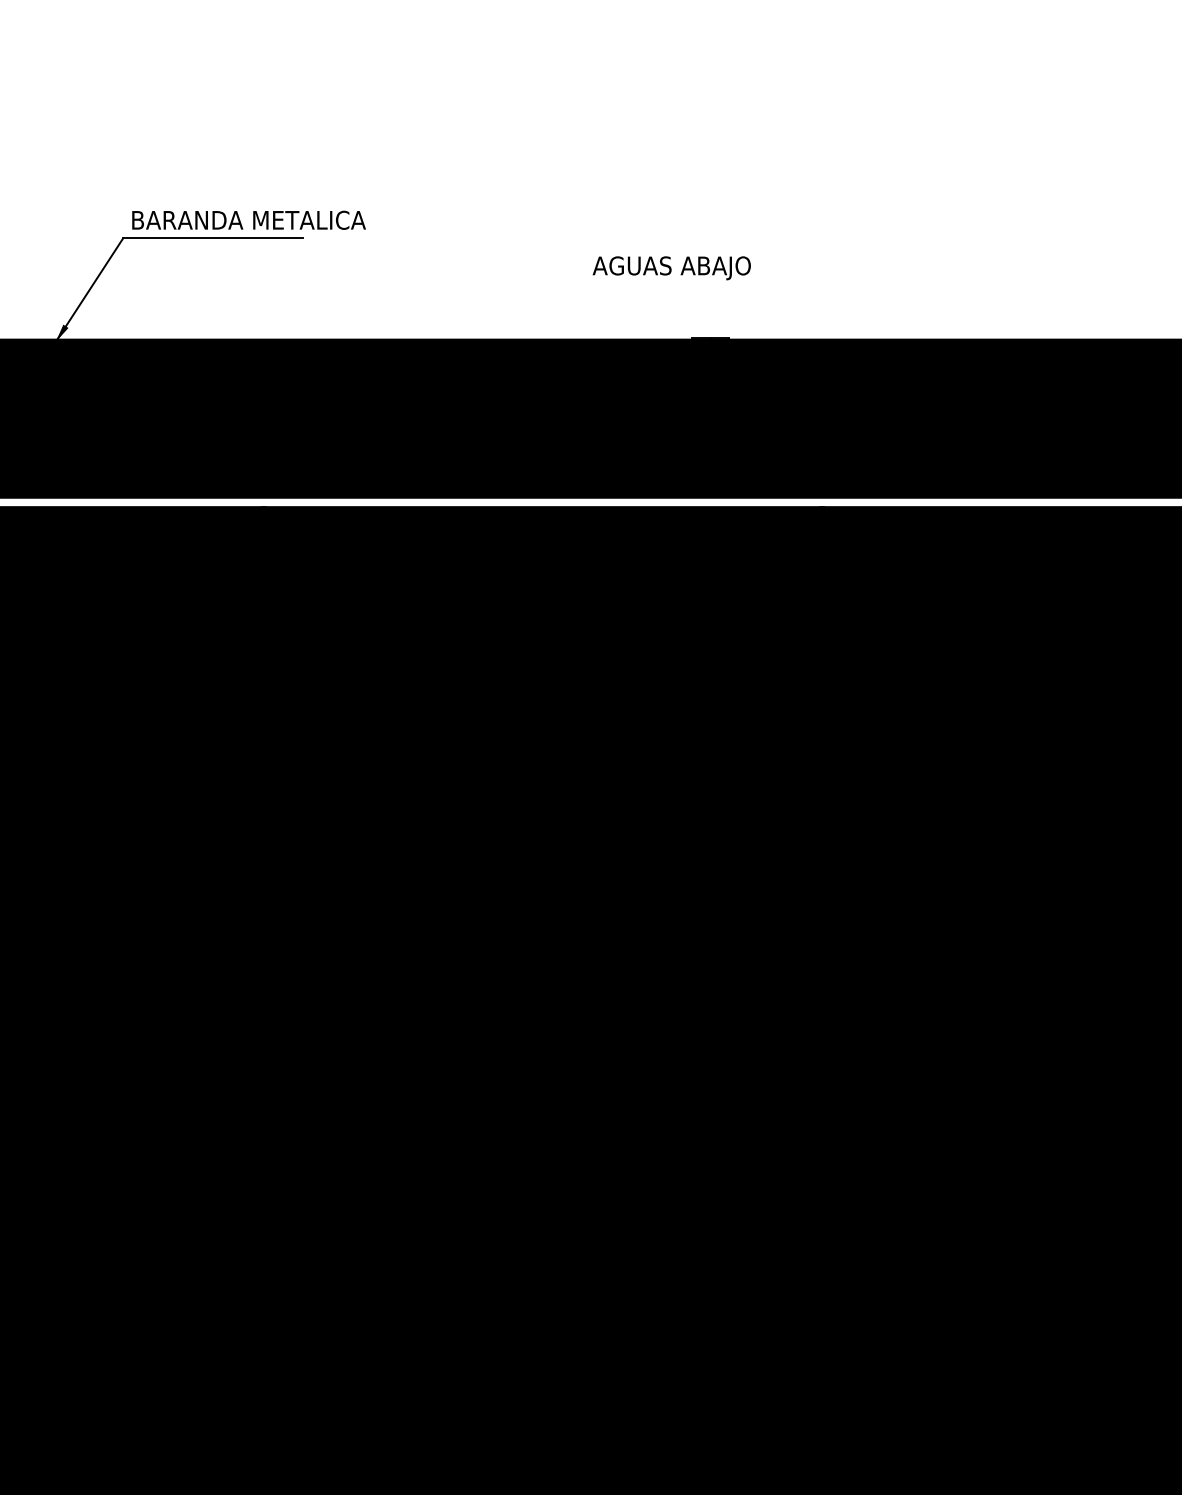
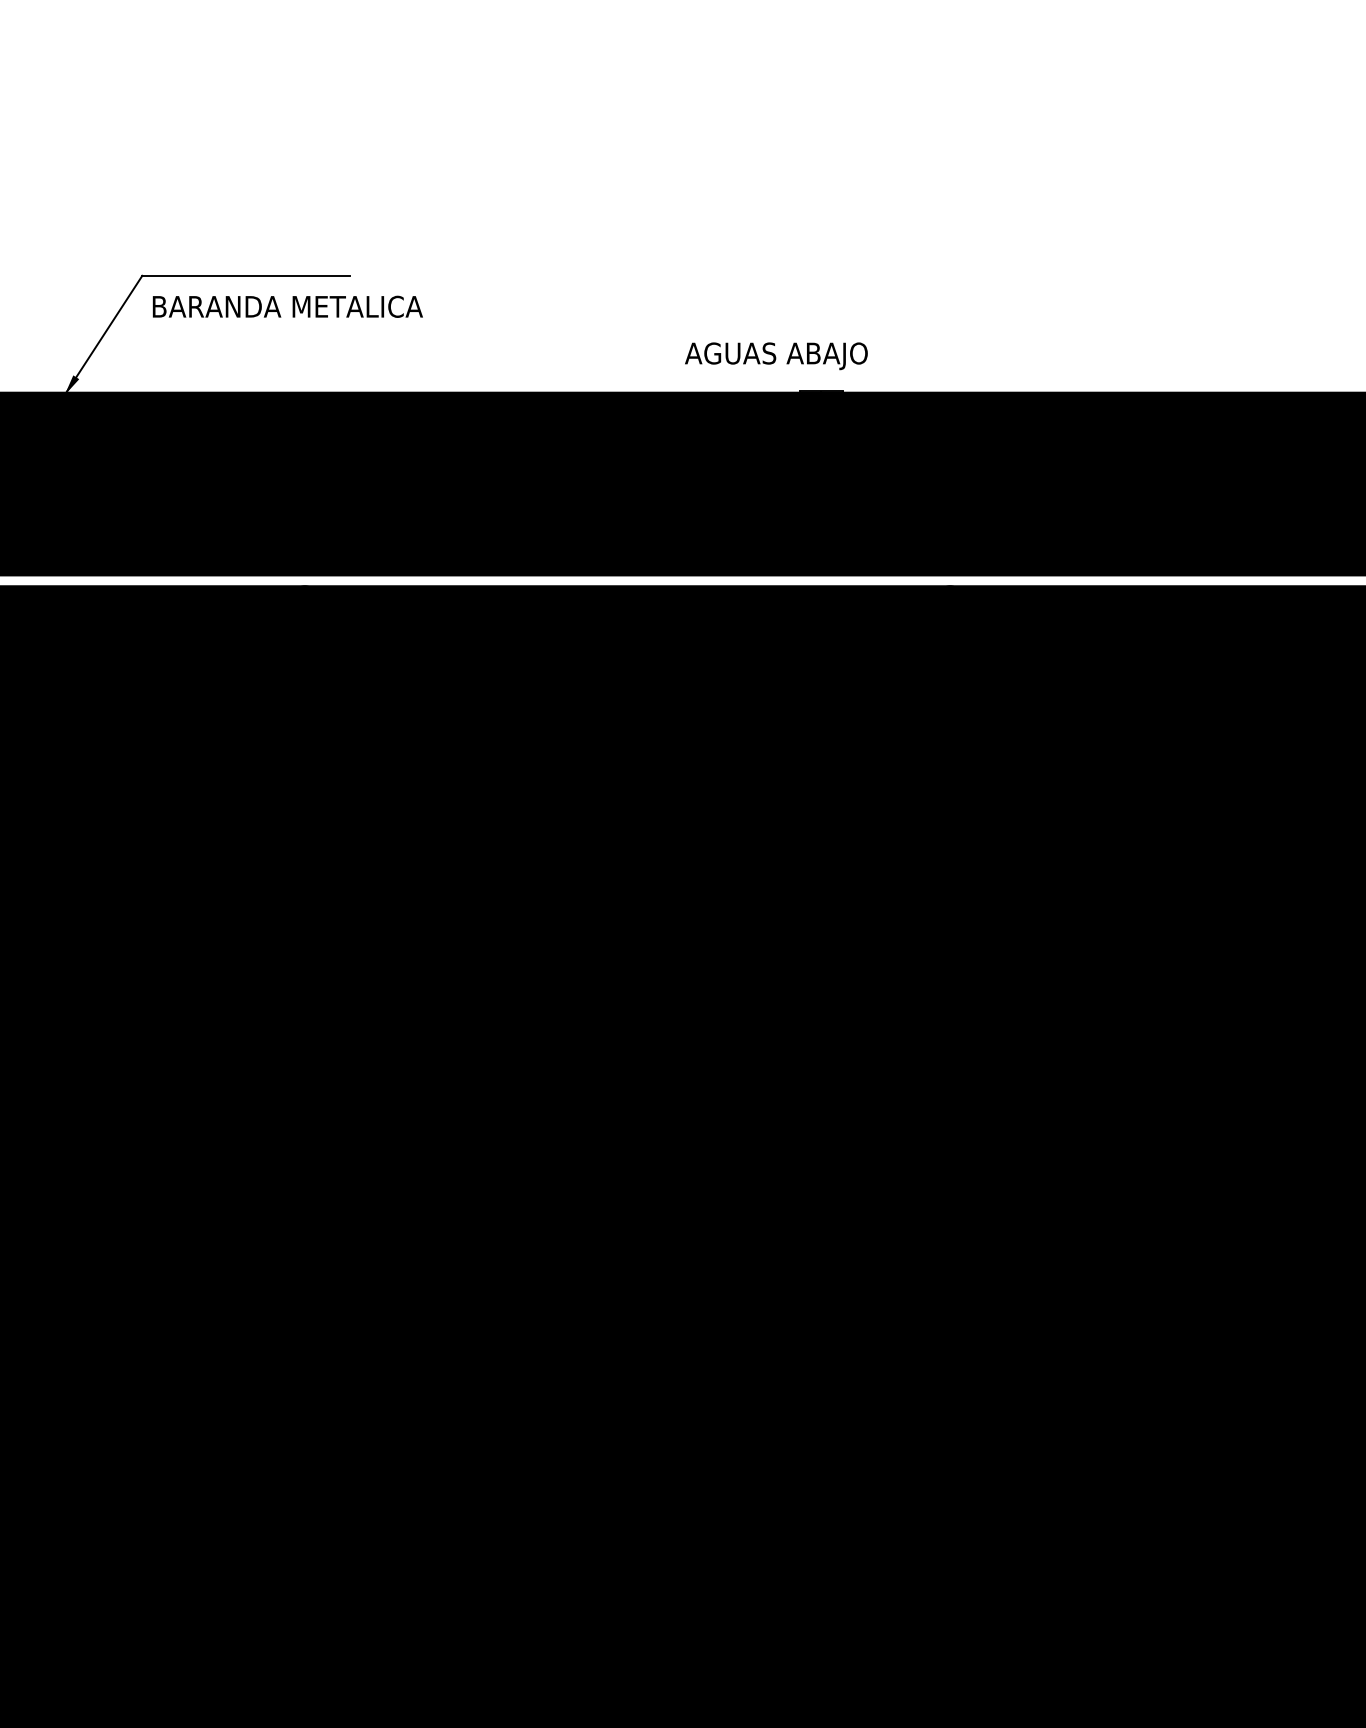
text: (248, 220) -> (287, 306), moved
text: (671, 268) -> (776, 356), moved

